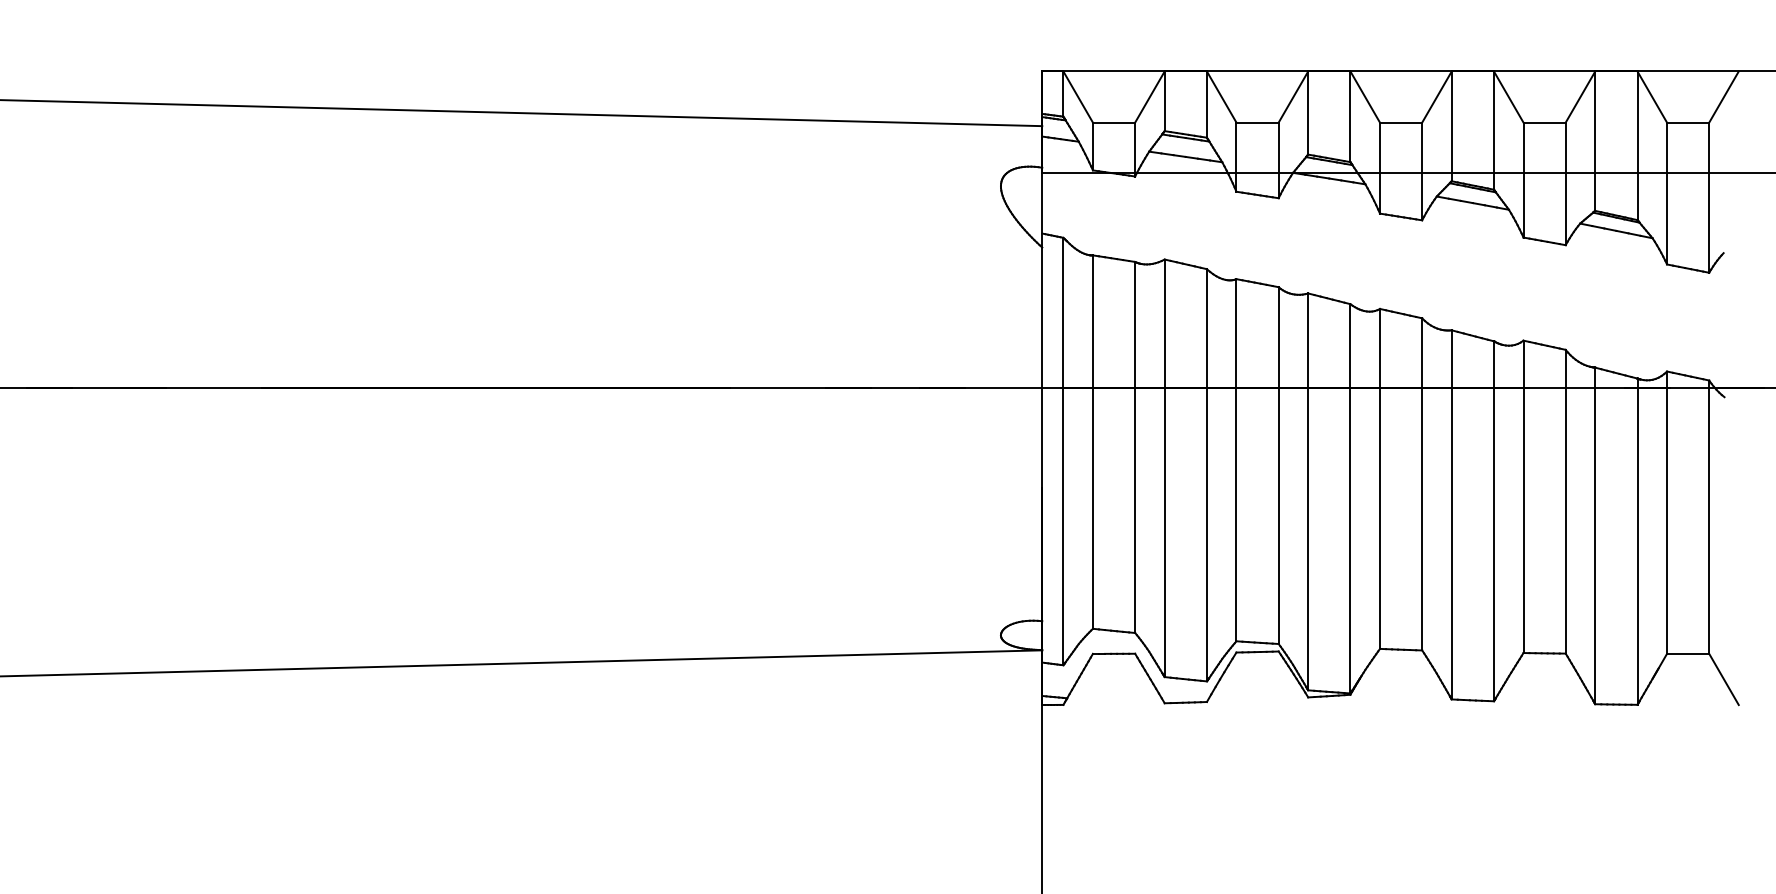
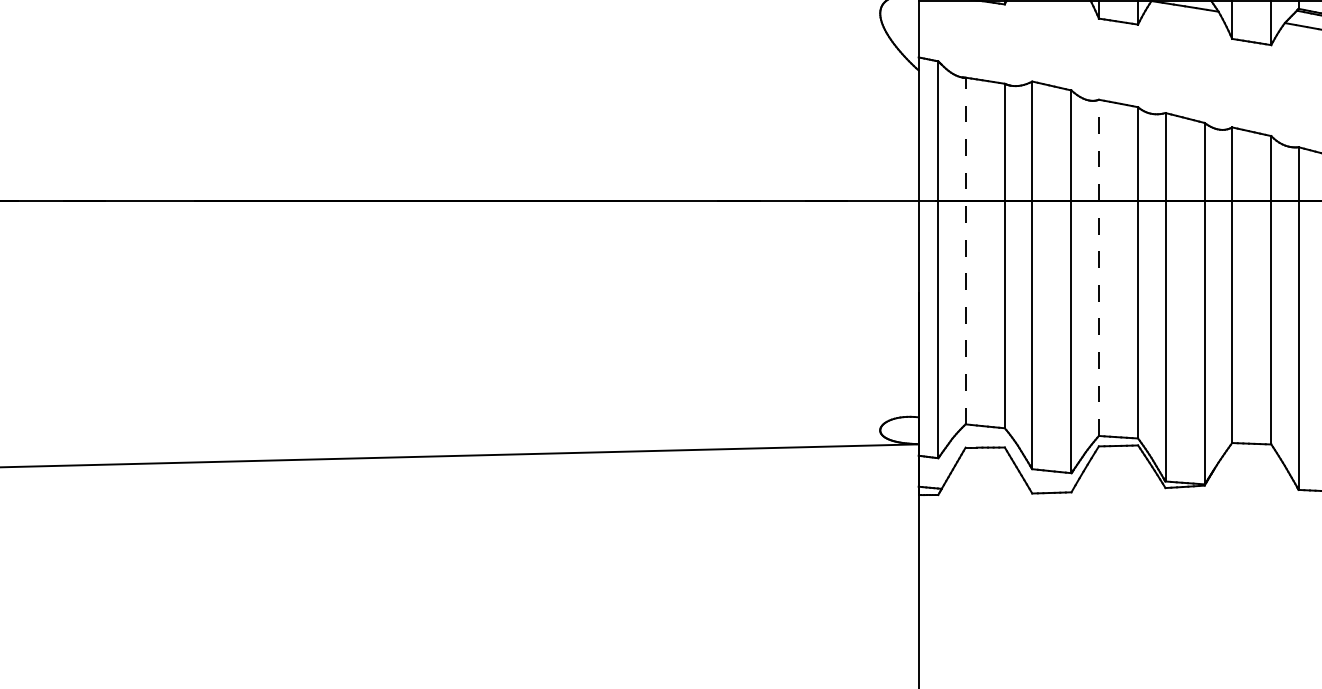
line: (1092, 442) -> (965, 251), solid -> dashed
line: (1236, 459) -> (1098, 267), solid -> dashed

